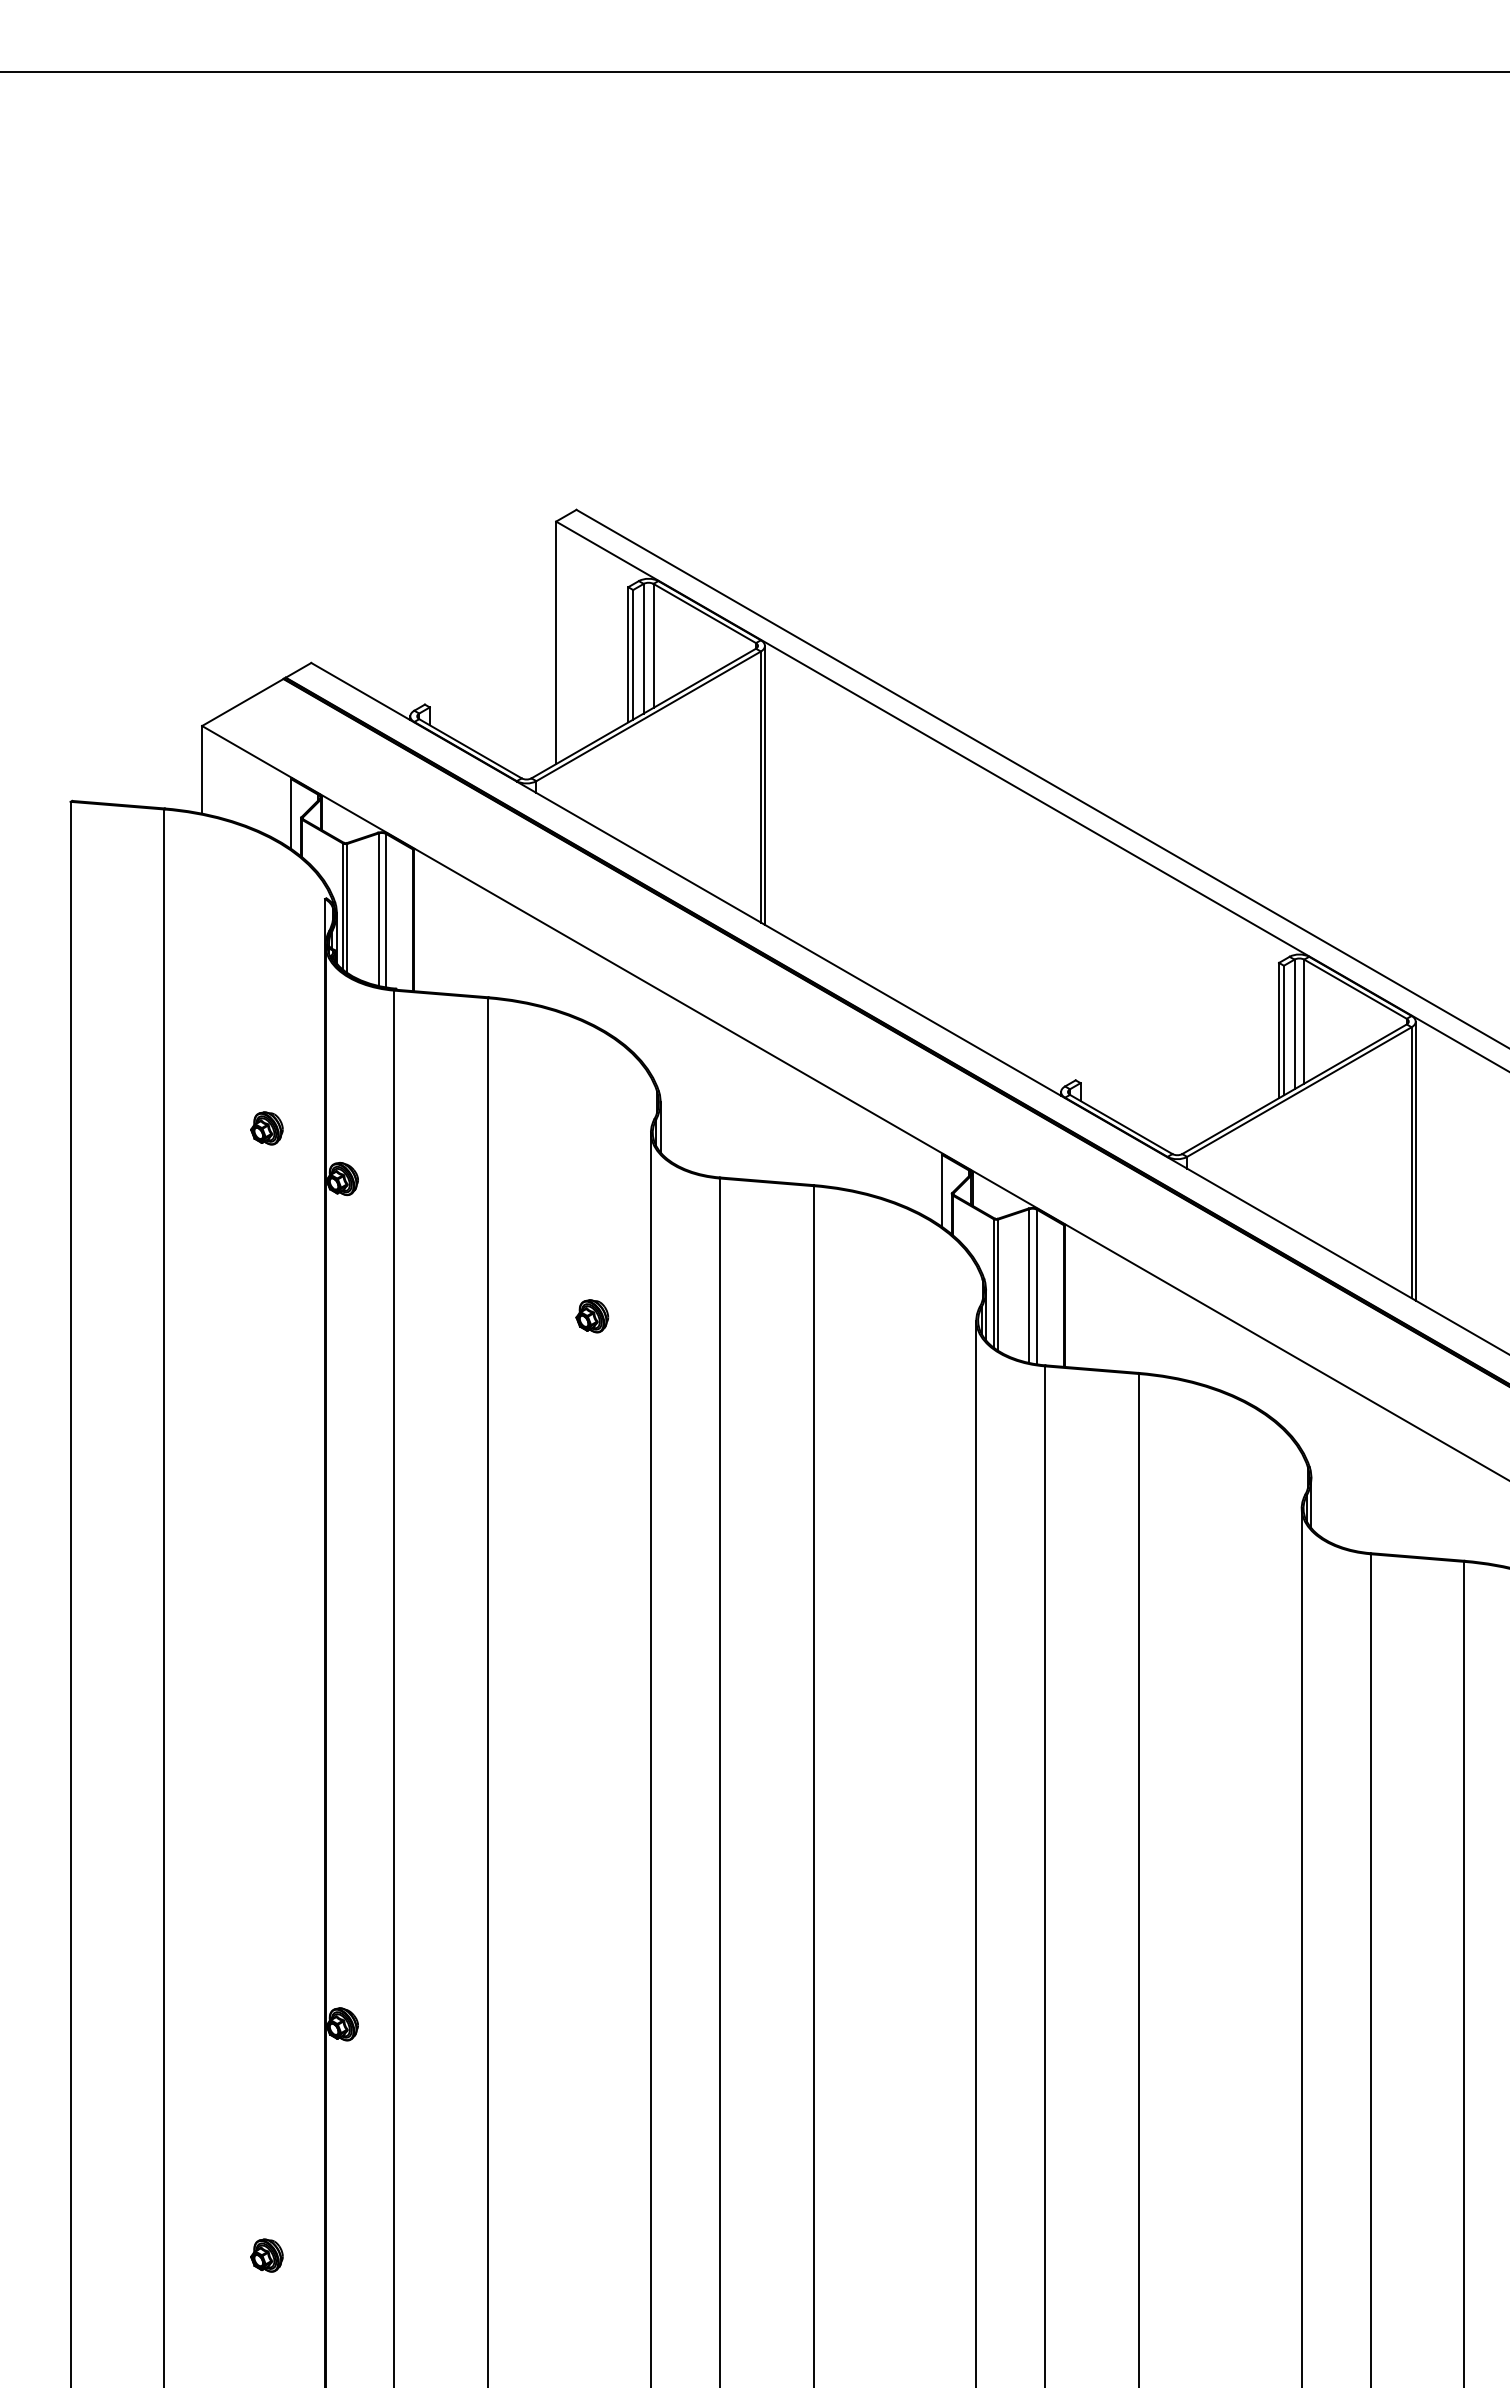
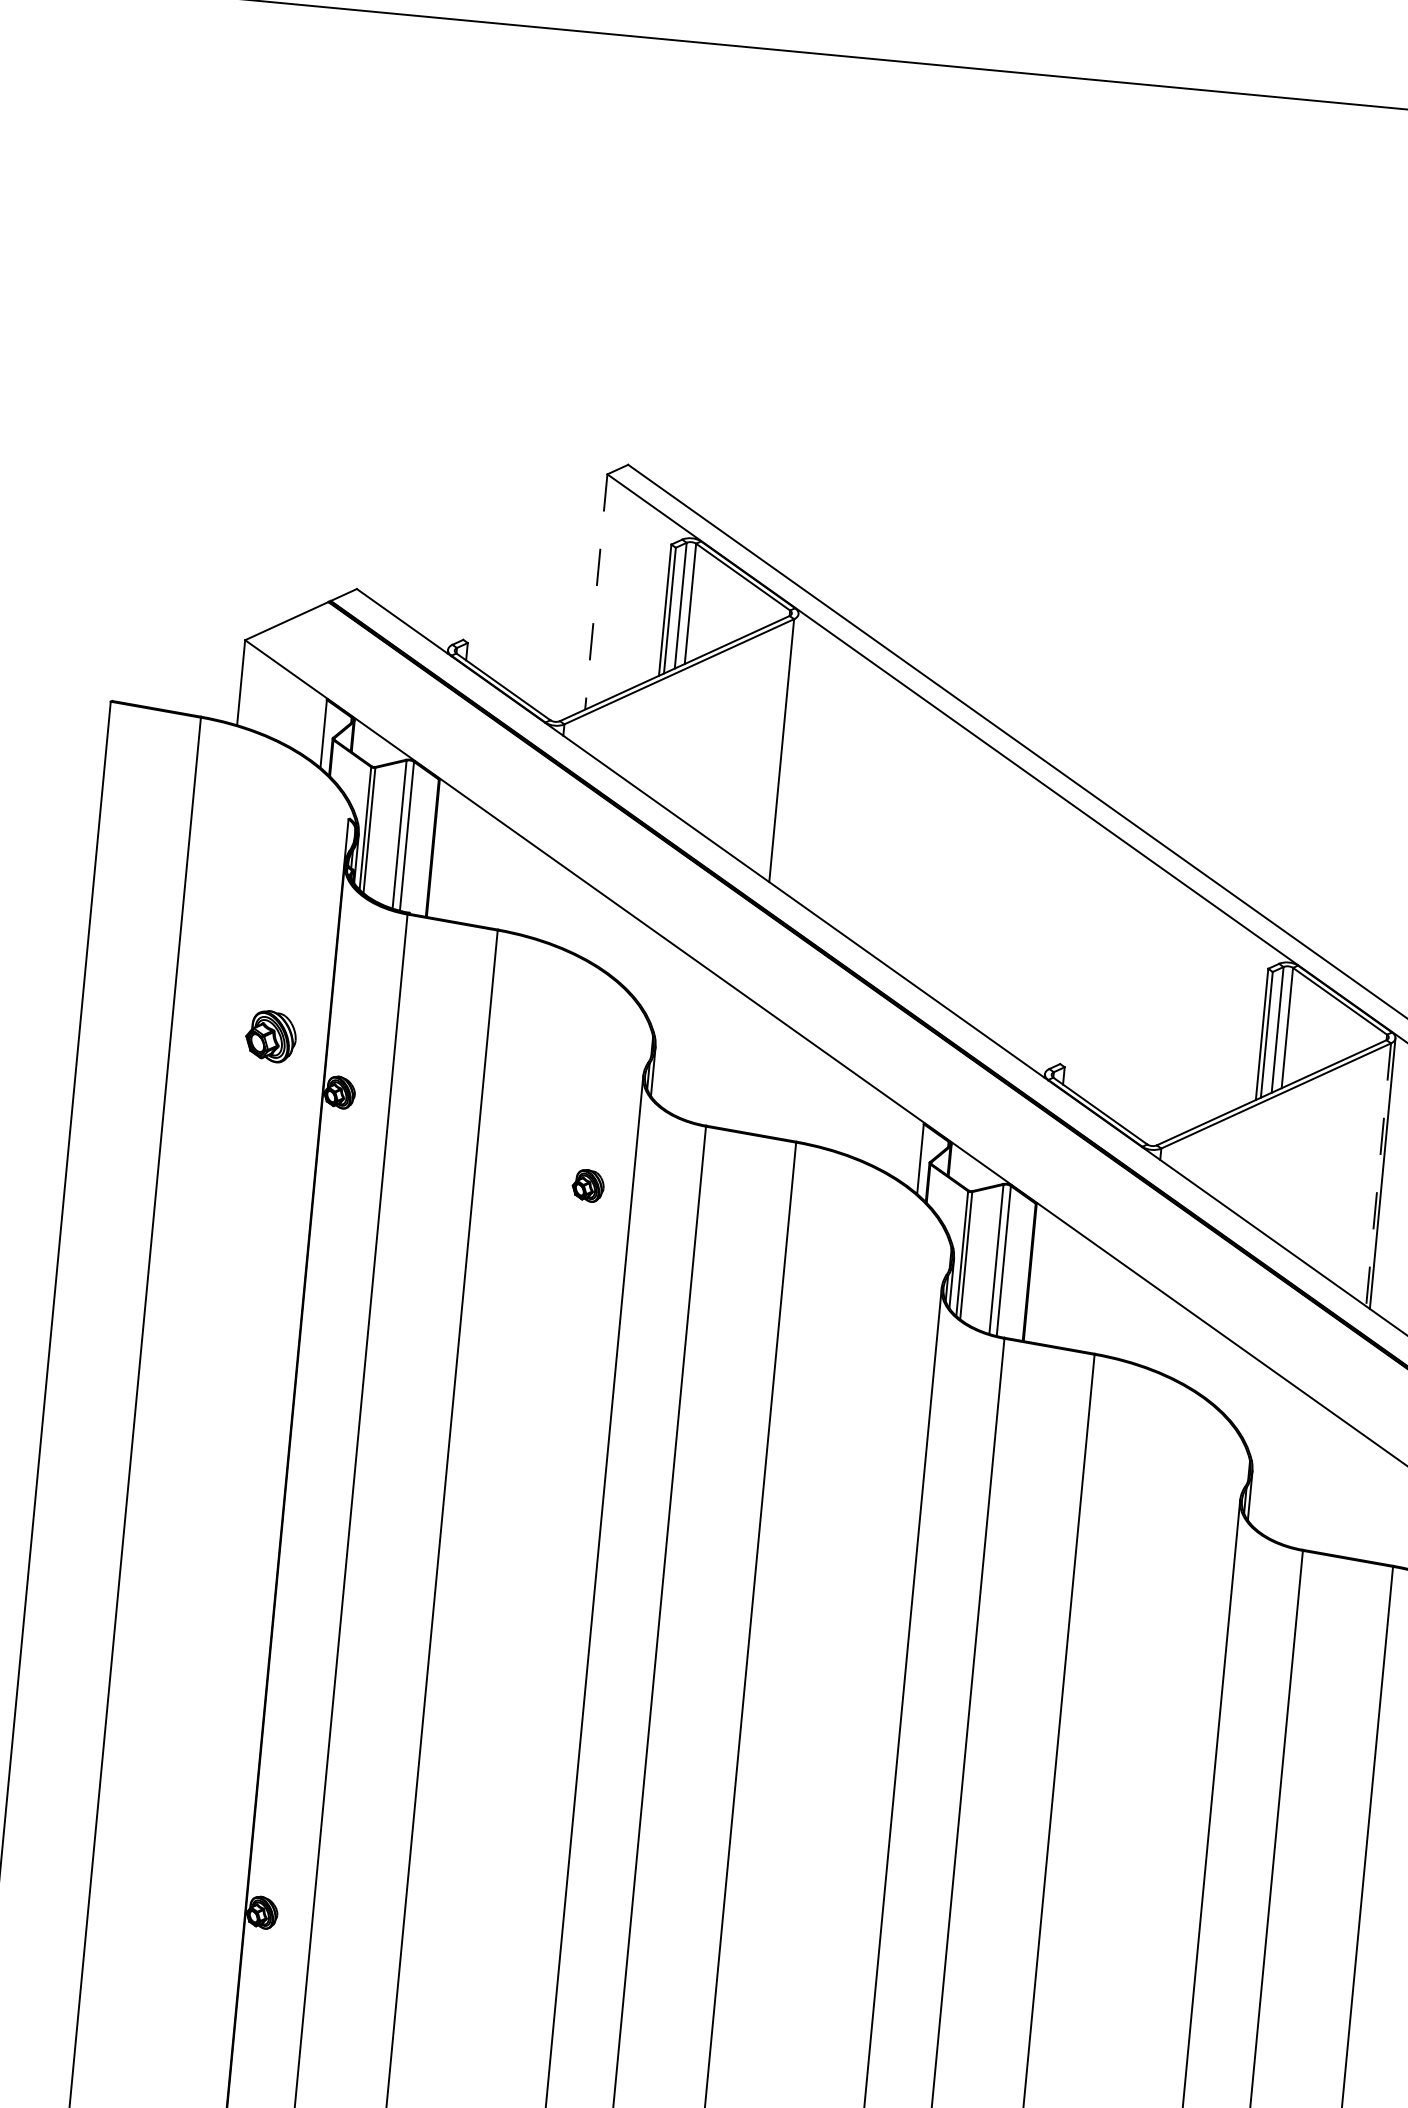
line: (556, 643) -> (596, 592), solid -> dashed
line: (764, 784) -> (785, 748), removed
part: (266, 1128) -> (270, 1036), size x1.6
line: (1411, 1163) -> (1378, 1175), solid -> dashed
part: (592, 1316) -> (588, 1186), moved

